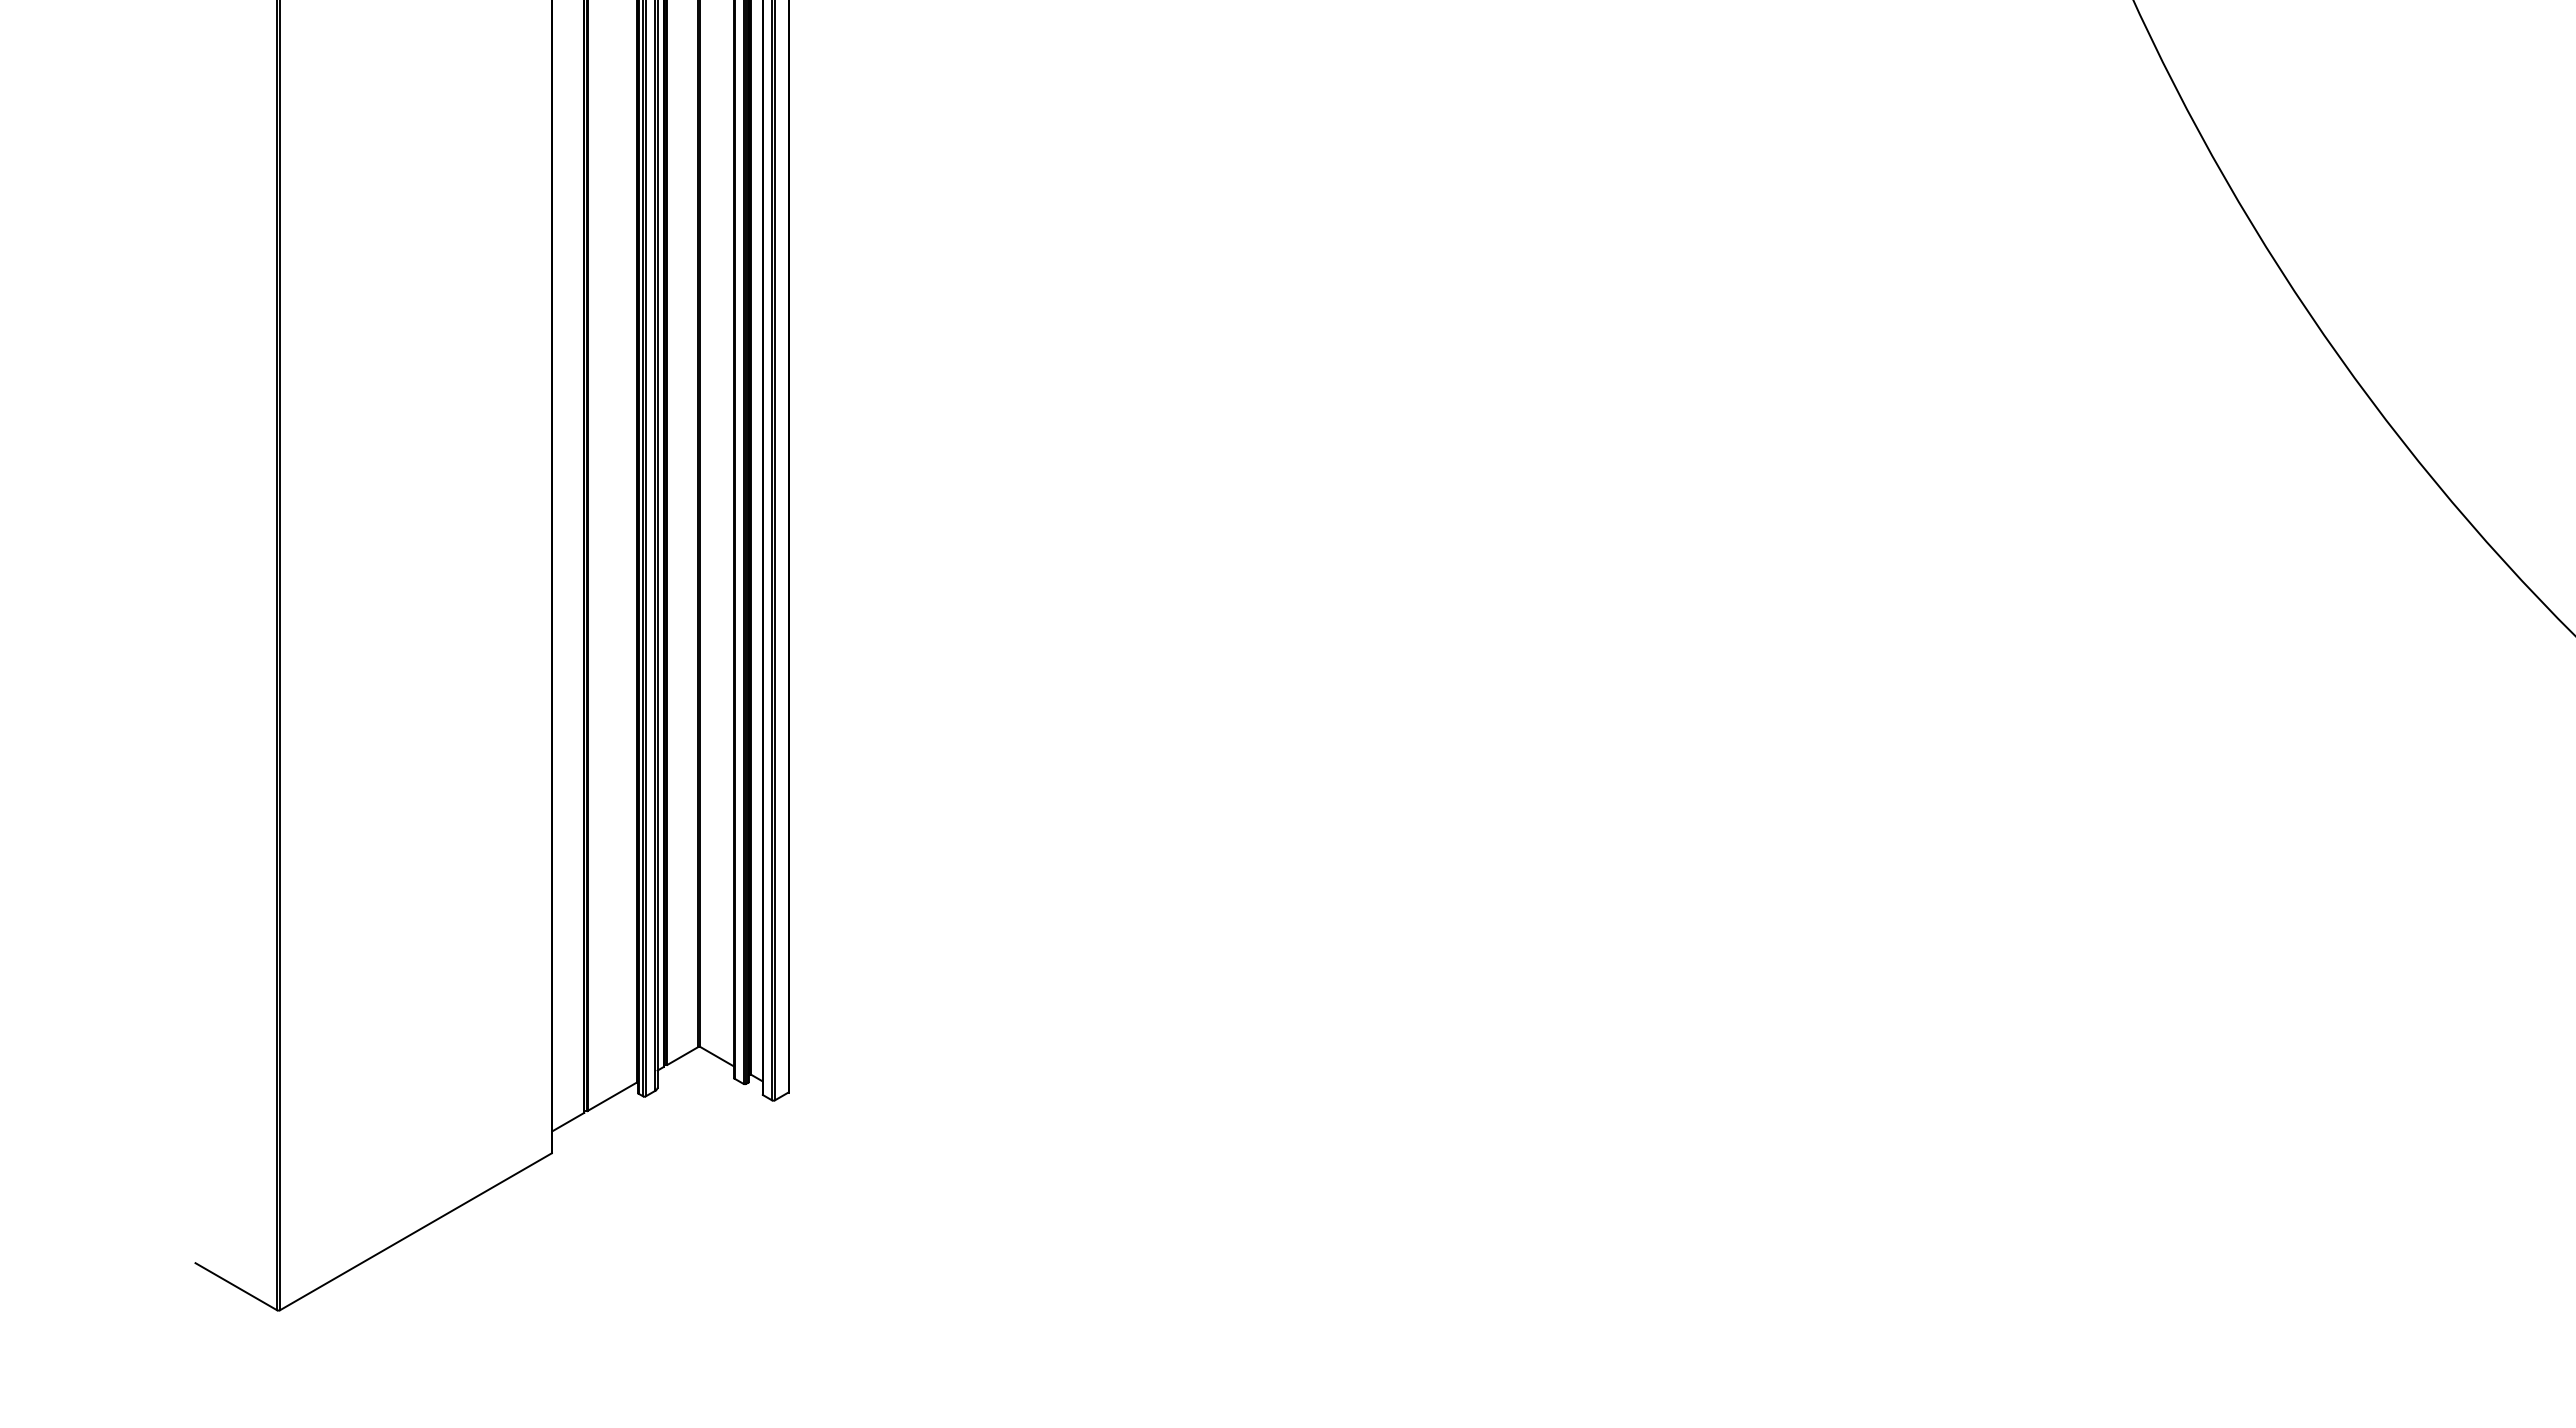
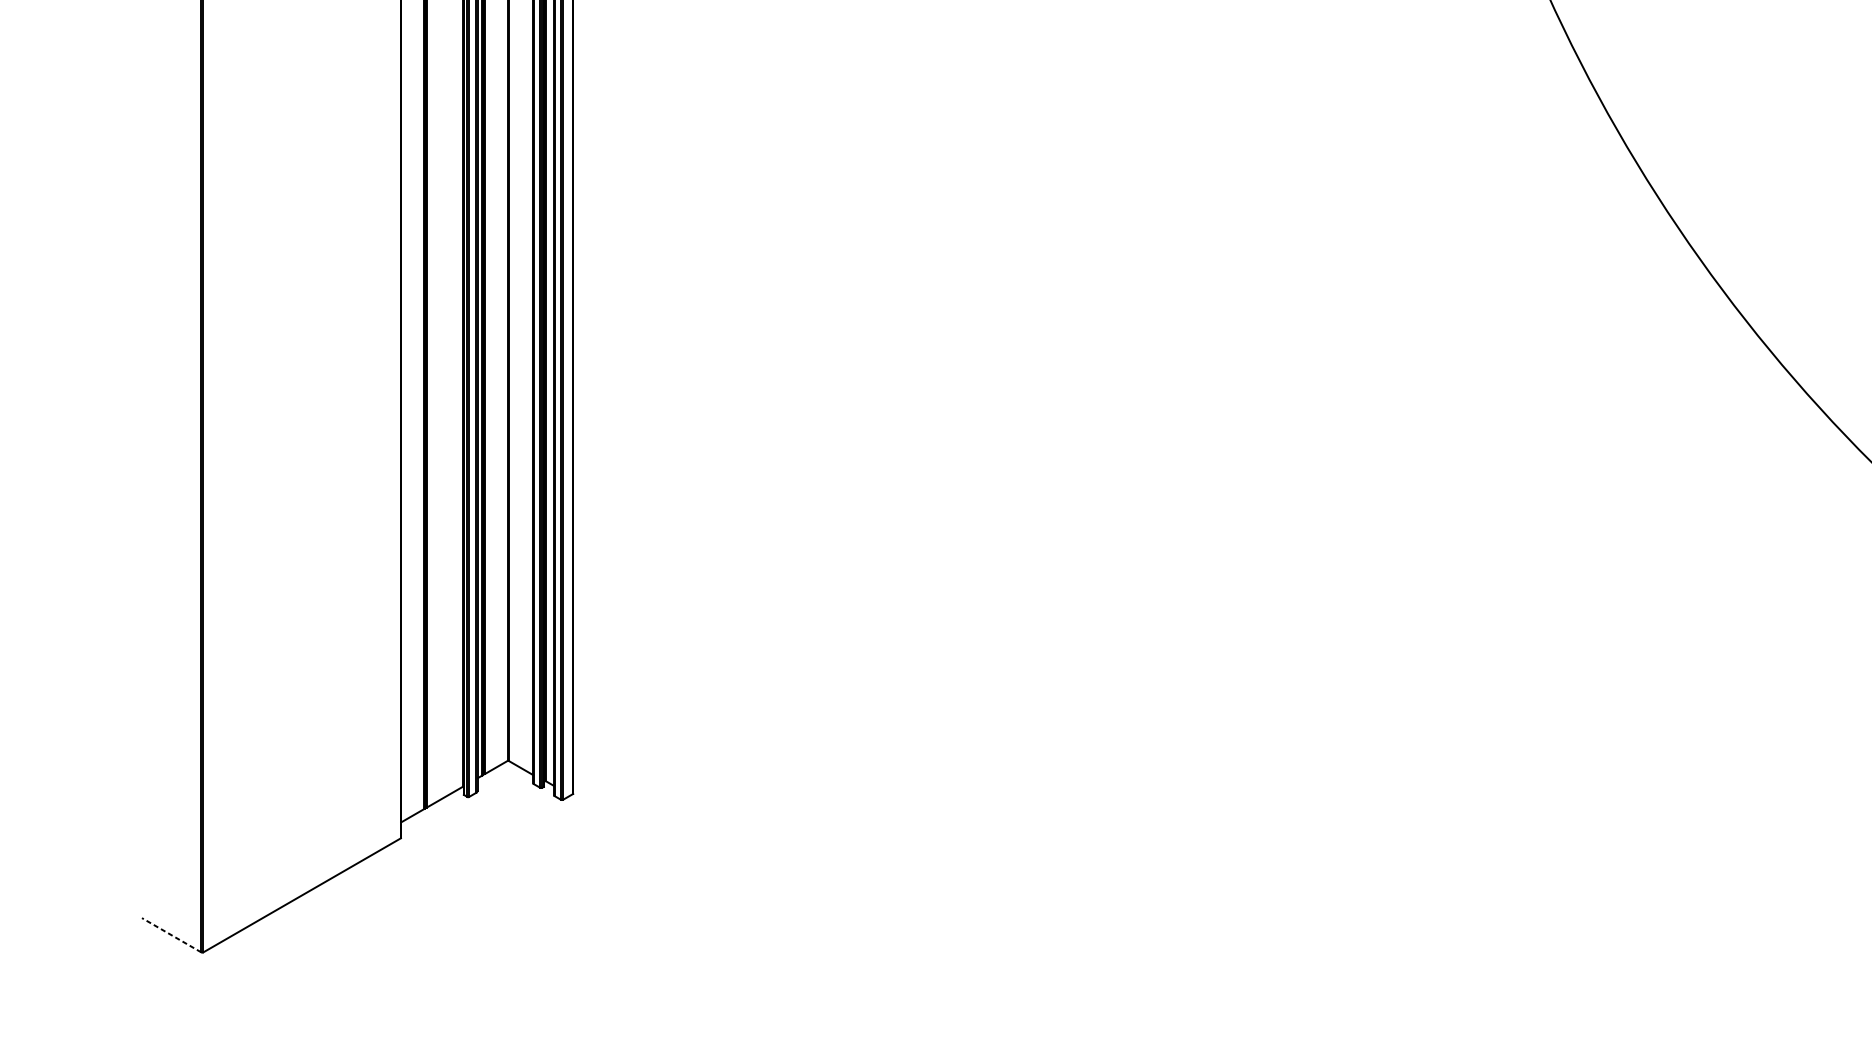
line: (235, 1286) -> (171, 935), solid -> dashed

